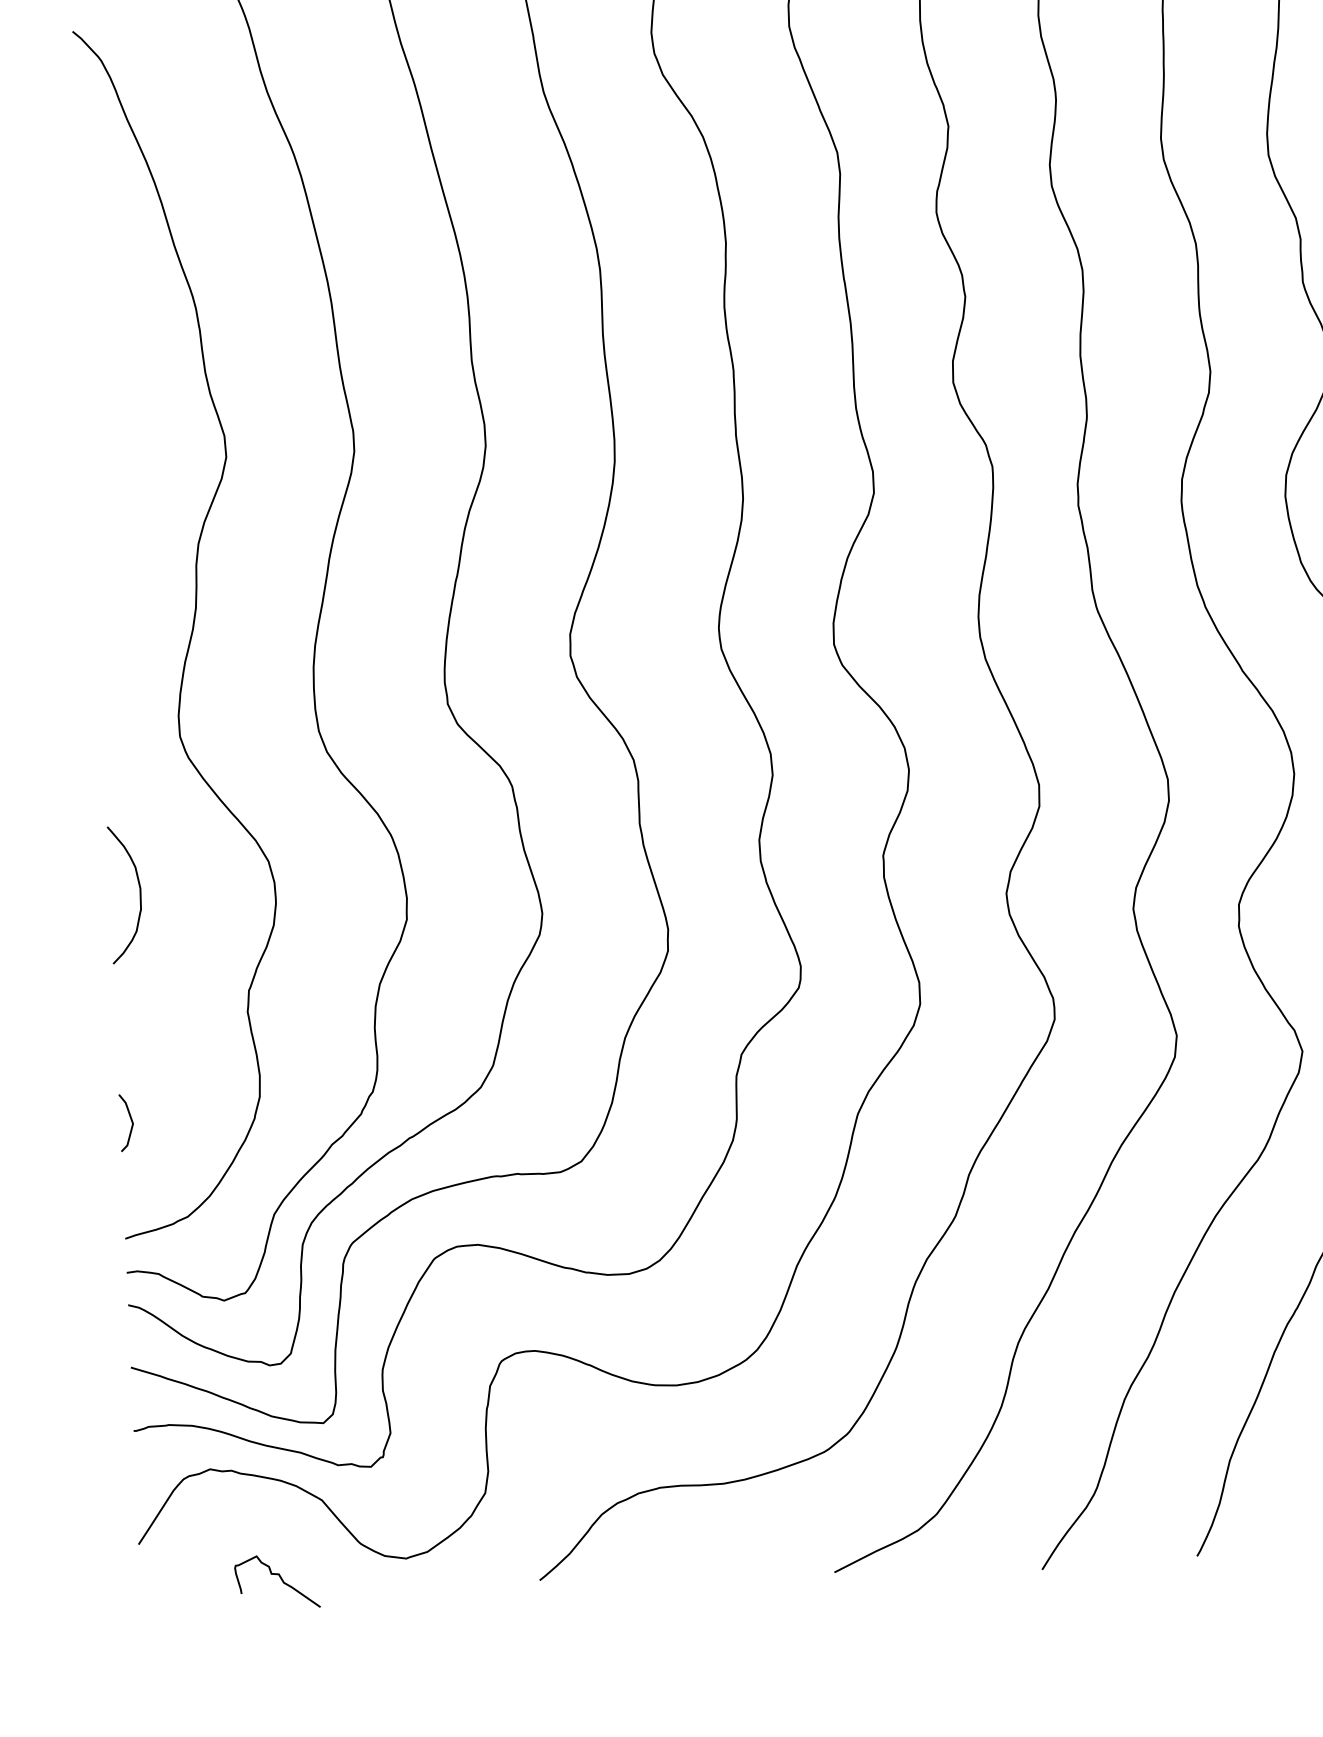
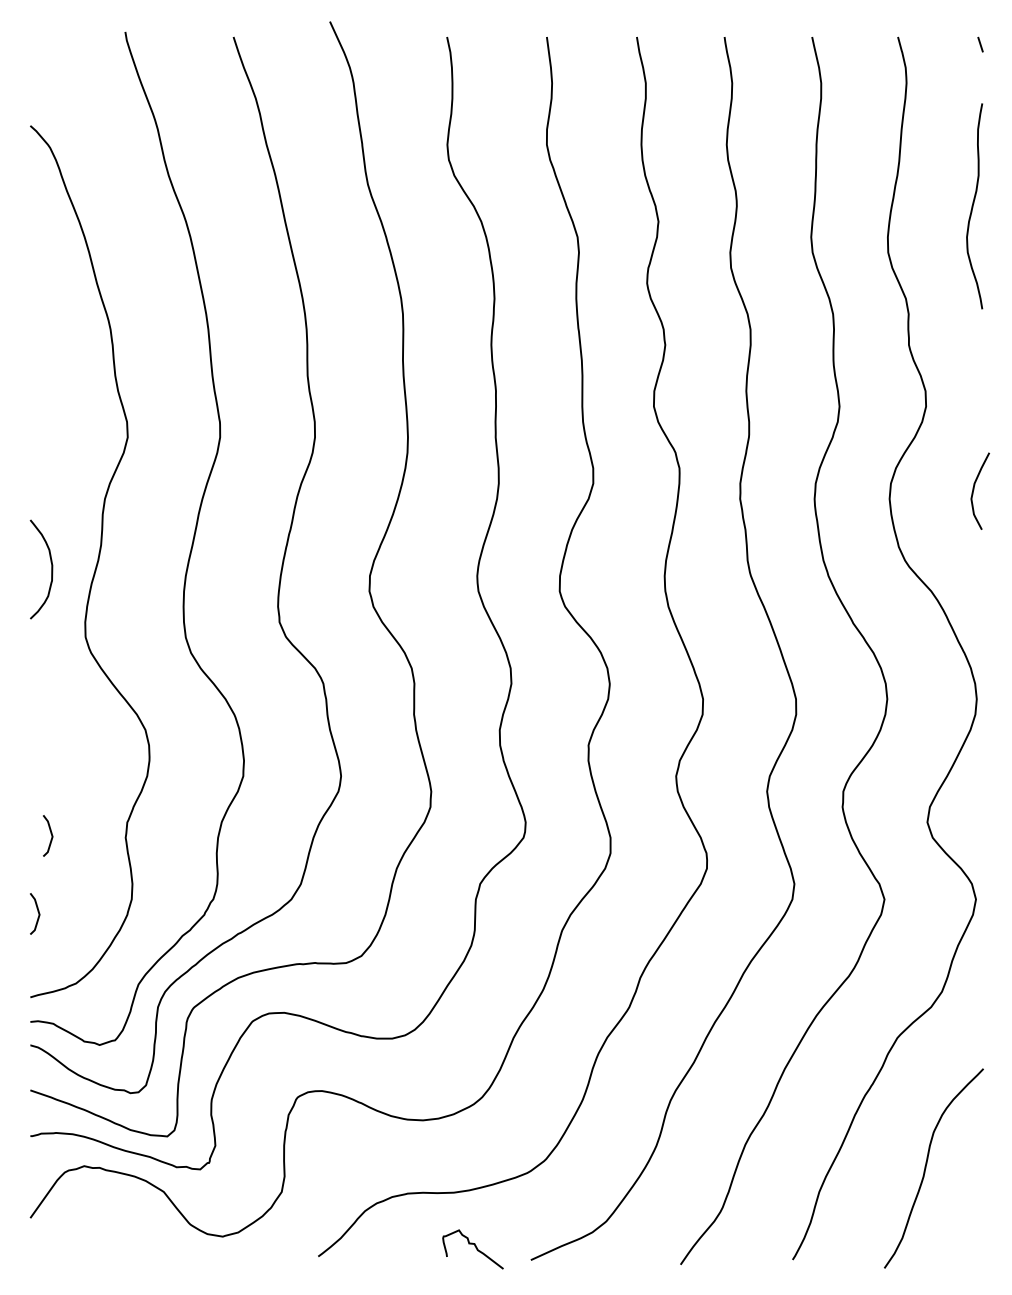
curve: (139, 894) -> (51, 569), moved
curve: (143, 1010) -> (50, 833), added
curve: (280, 1580) -> (475, 1248), moved

